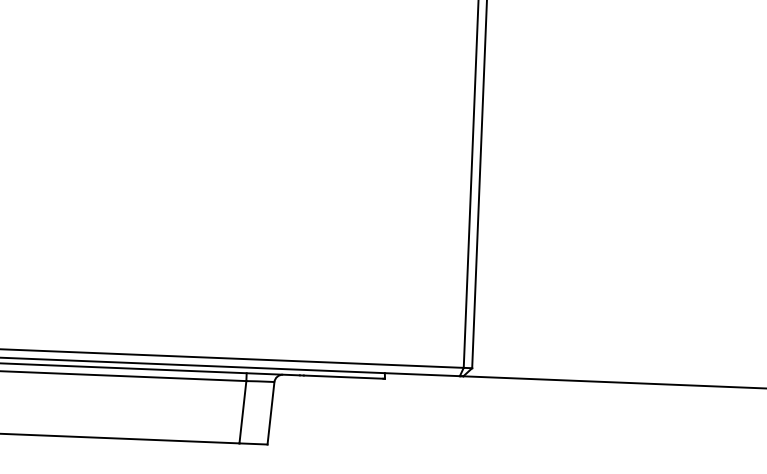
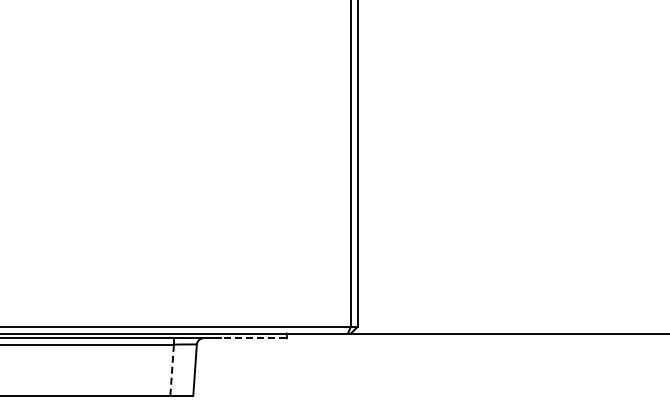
line: (343, 377) -> (253, 338), solid -> dashed
line: (243, 412) -> (172, 370), solid -> dashed

